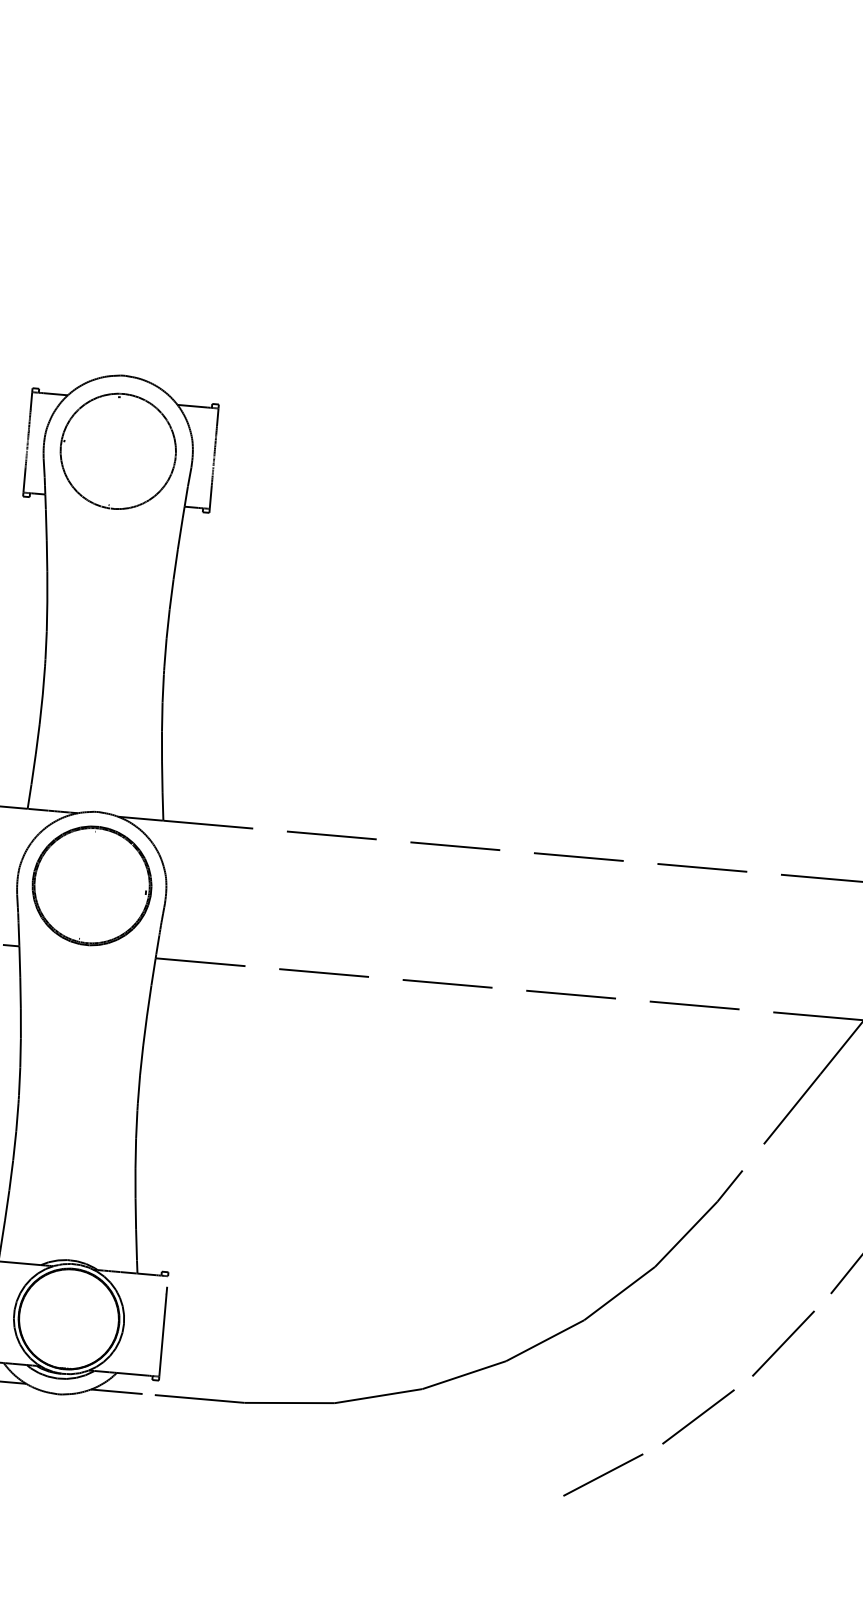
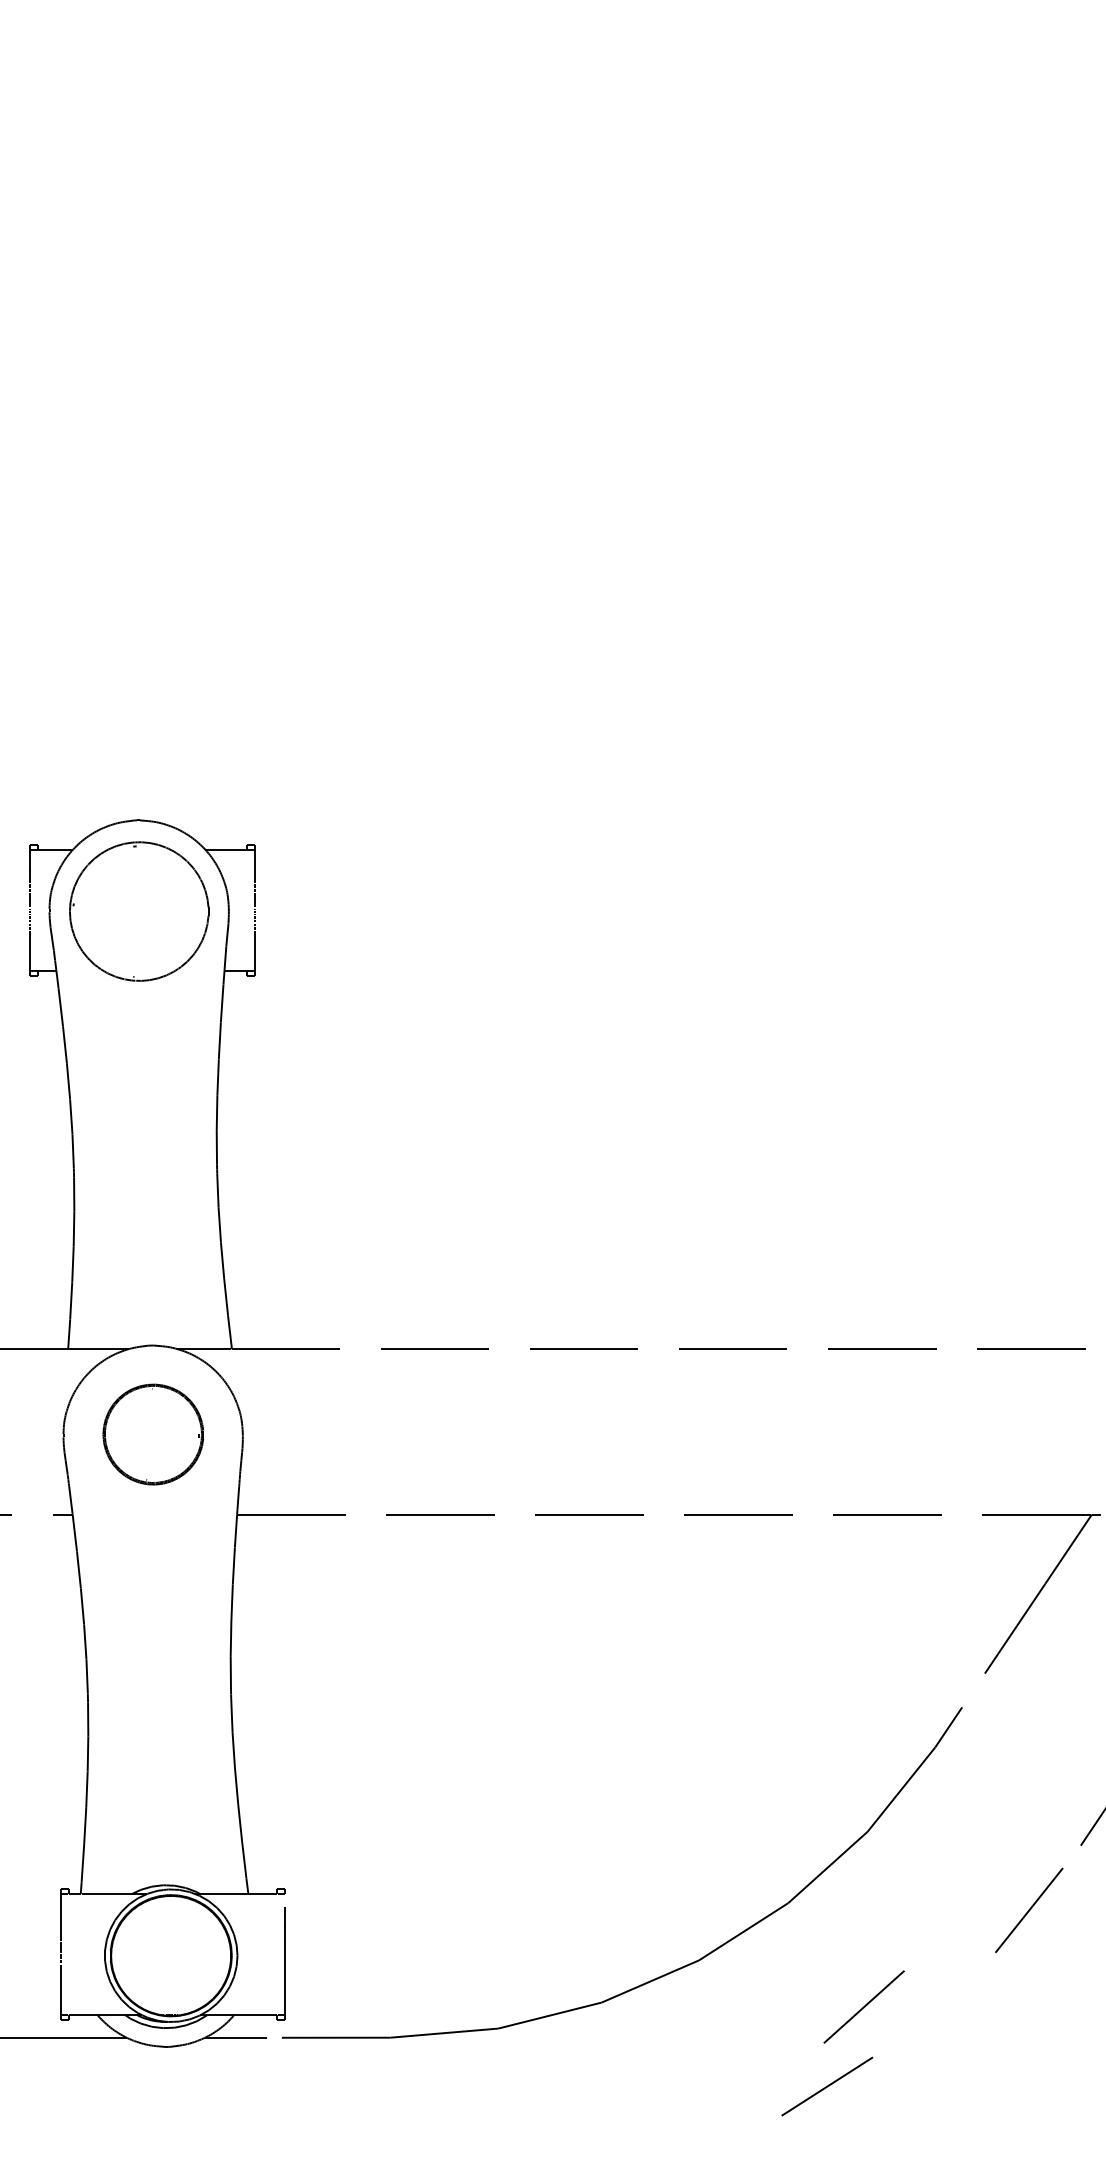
part: (92, 885) -> (153, 1434), size x0.7
line: (697, 1416) -> (863, 2006), moved

